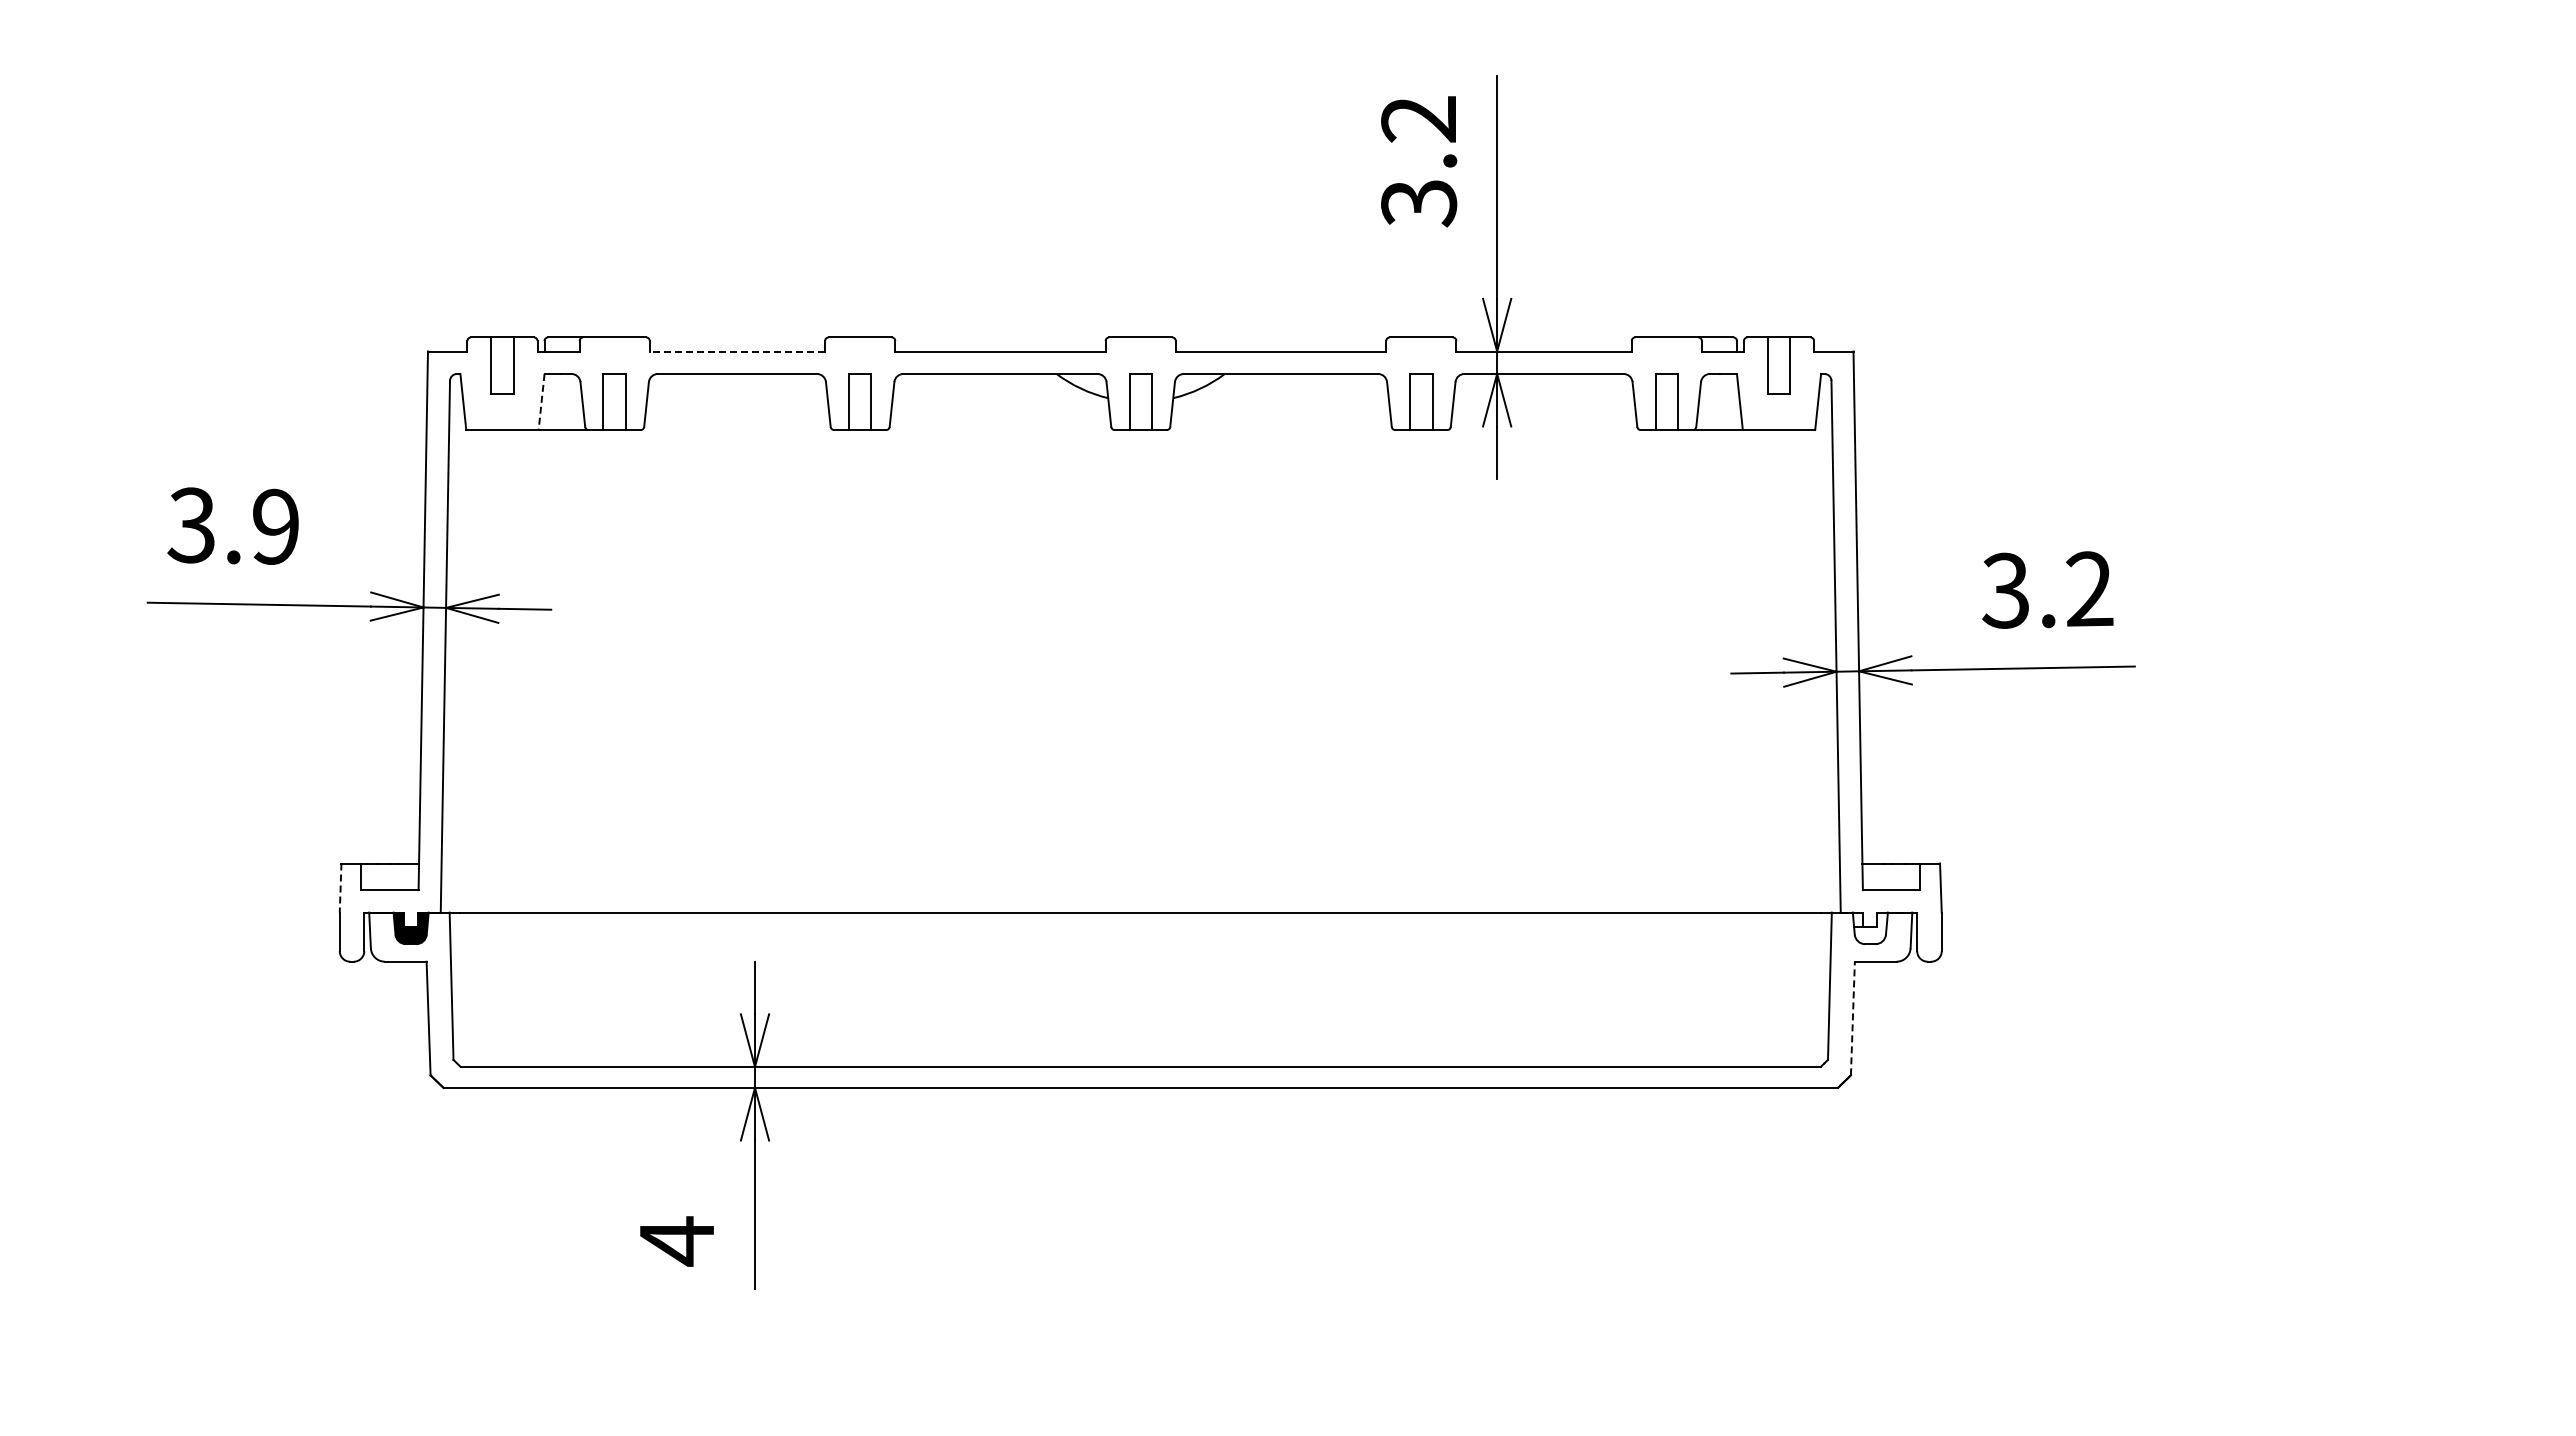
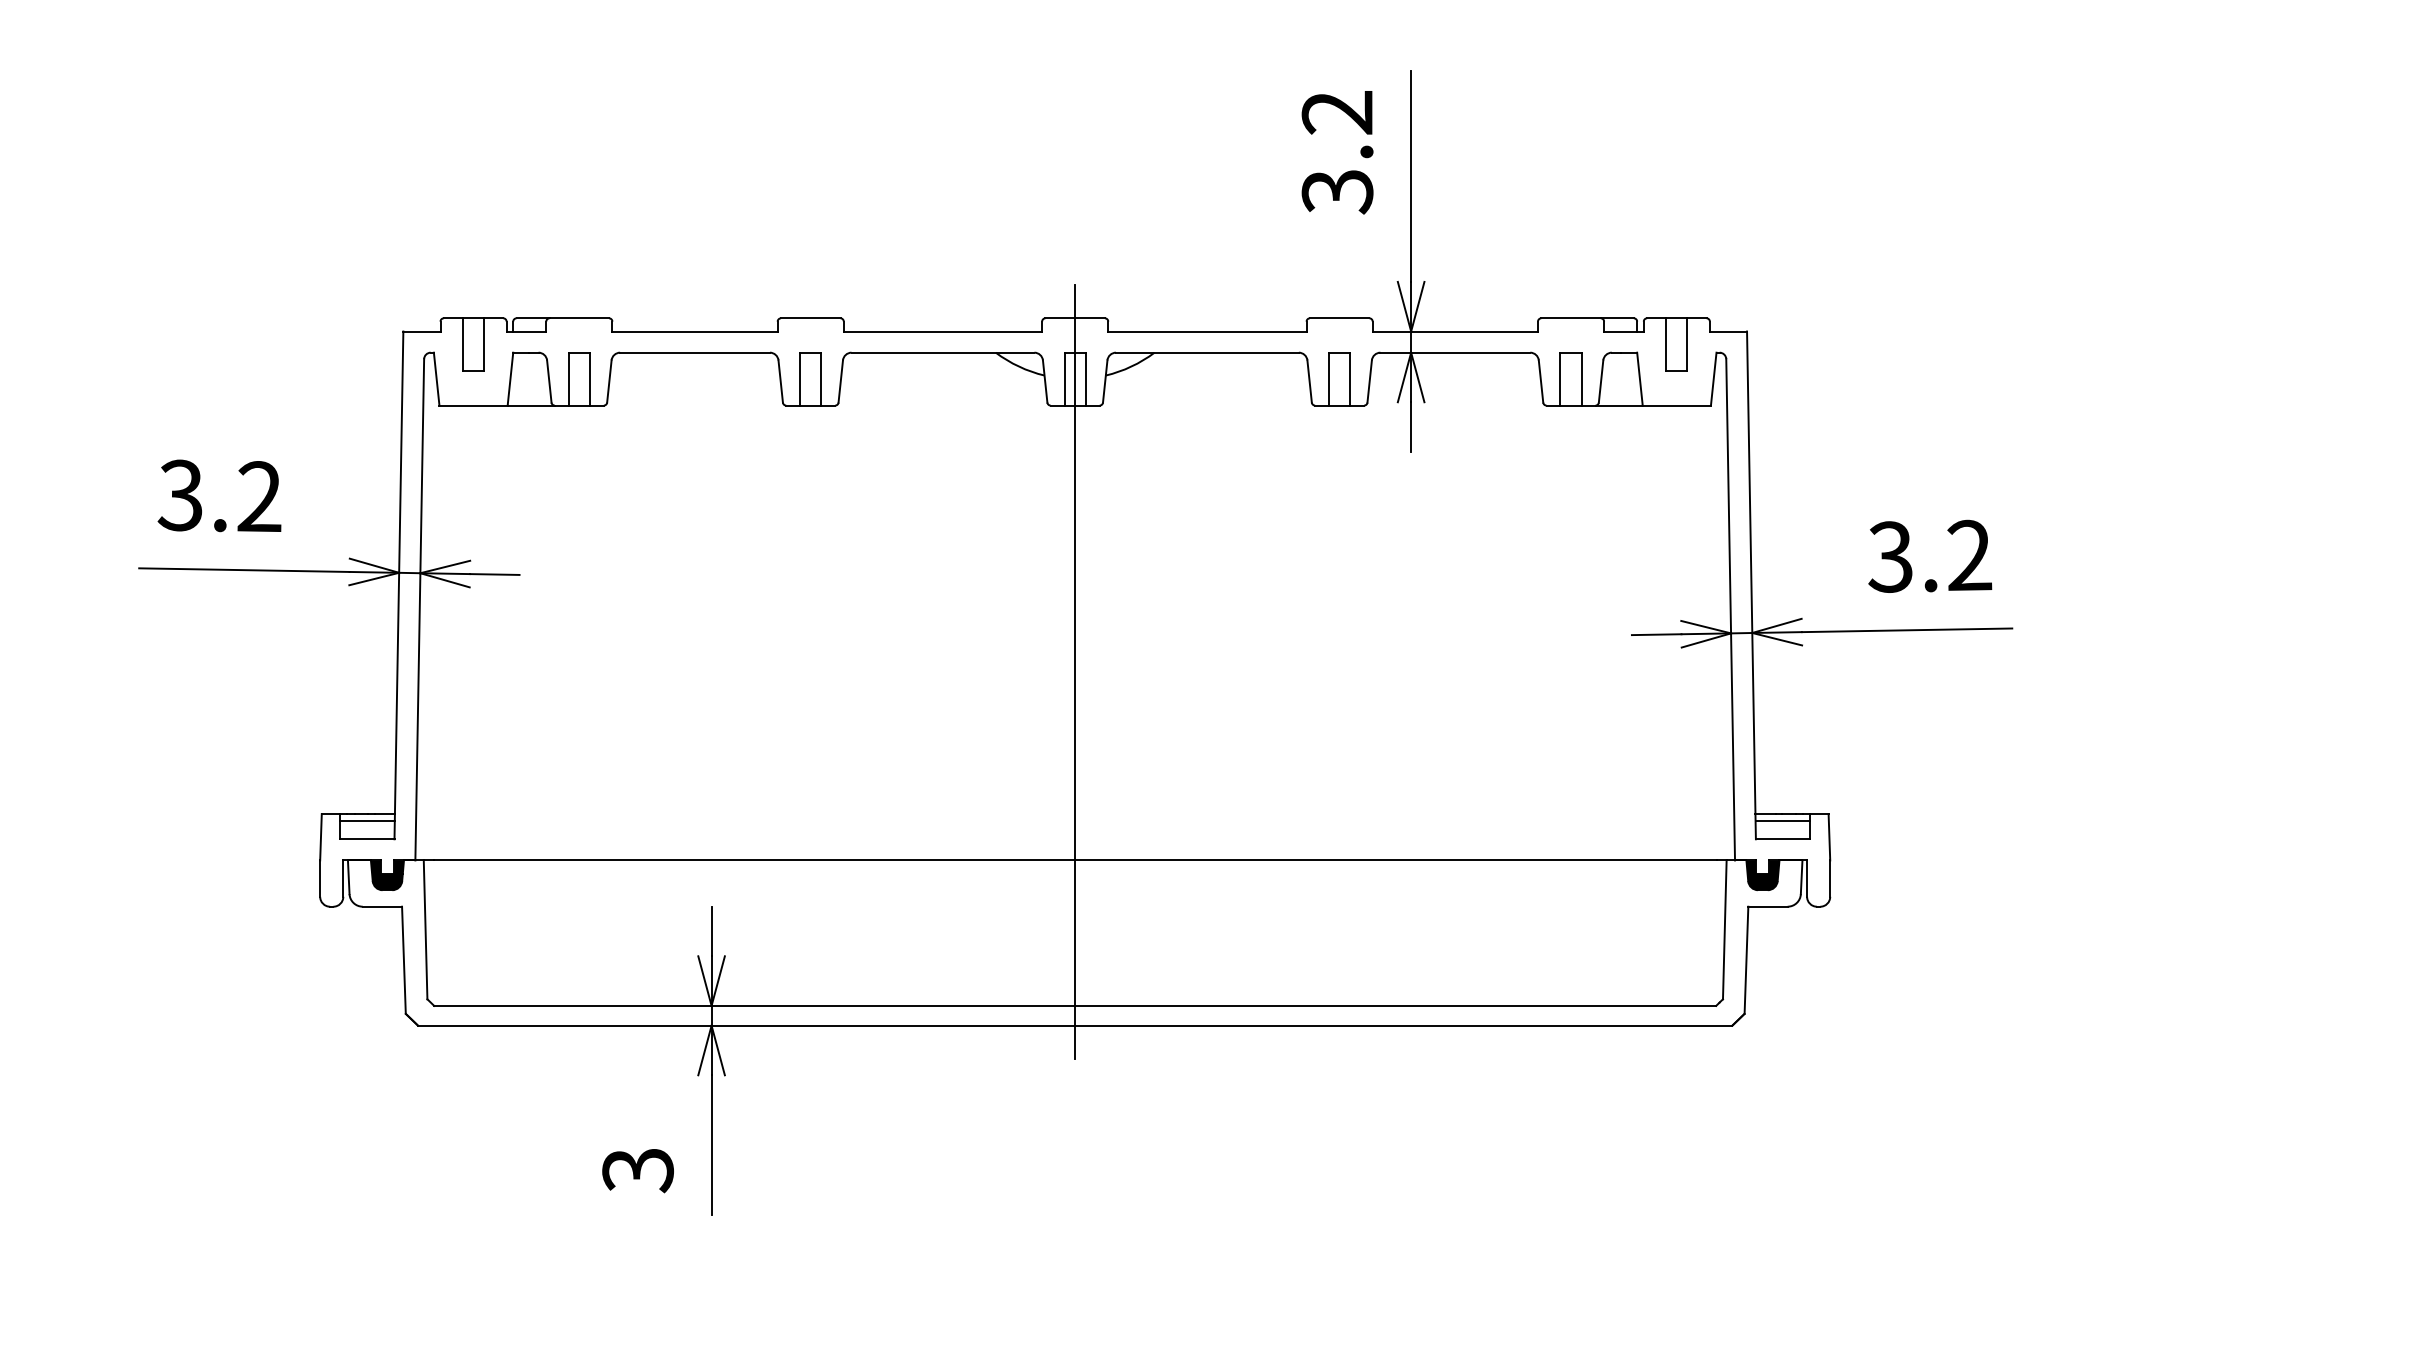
line: (737, 351) -> (695, 331), dashed -> solid
line: (541, 402) -> (510, 379), dashed -> solid
text: (275, 526) -> (259, 496), 3.9 -> 3.2
line: (1140, 712) -> (1074, 671), added
line: (389, 870) -> (367, 820), added
line: (1891, 870) -> (1782, 820), added
line: (340, 888) -> (320, 837), dashed -> solid
fill: (1869, 928) -> (1762, 875), added
line: (1852, 1018) -> (1746, 960), dashed -> solid
text: (677, 1241) -> (638, 1170), 4 -> 3

